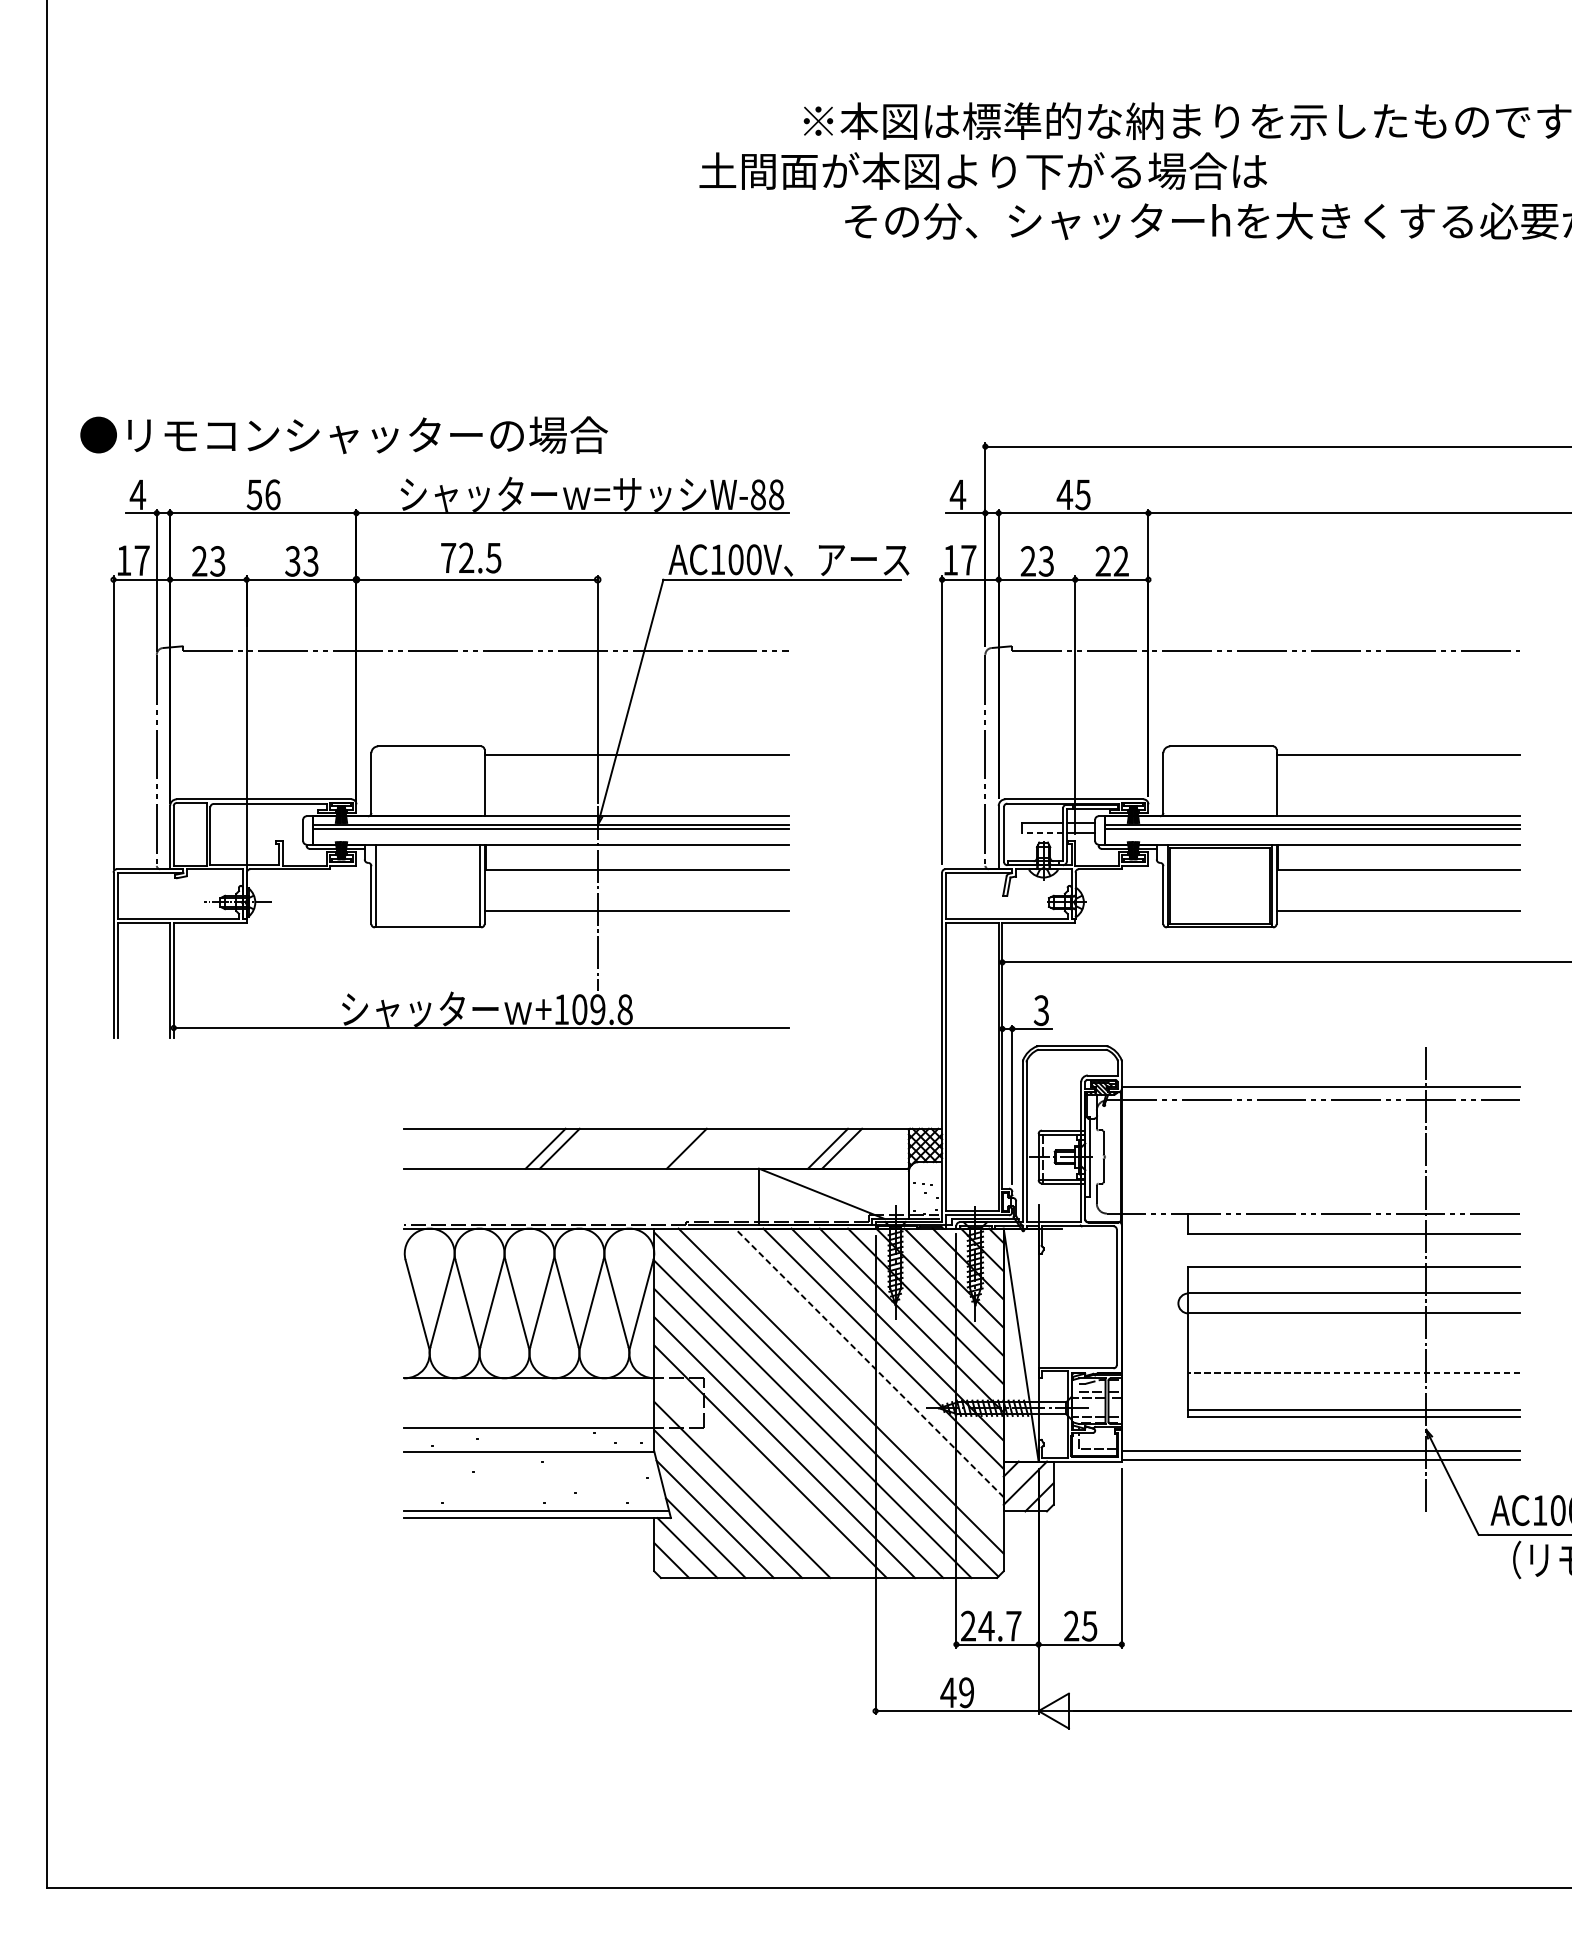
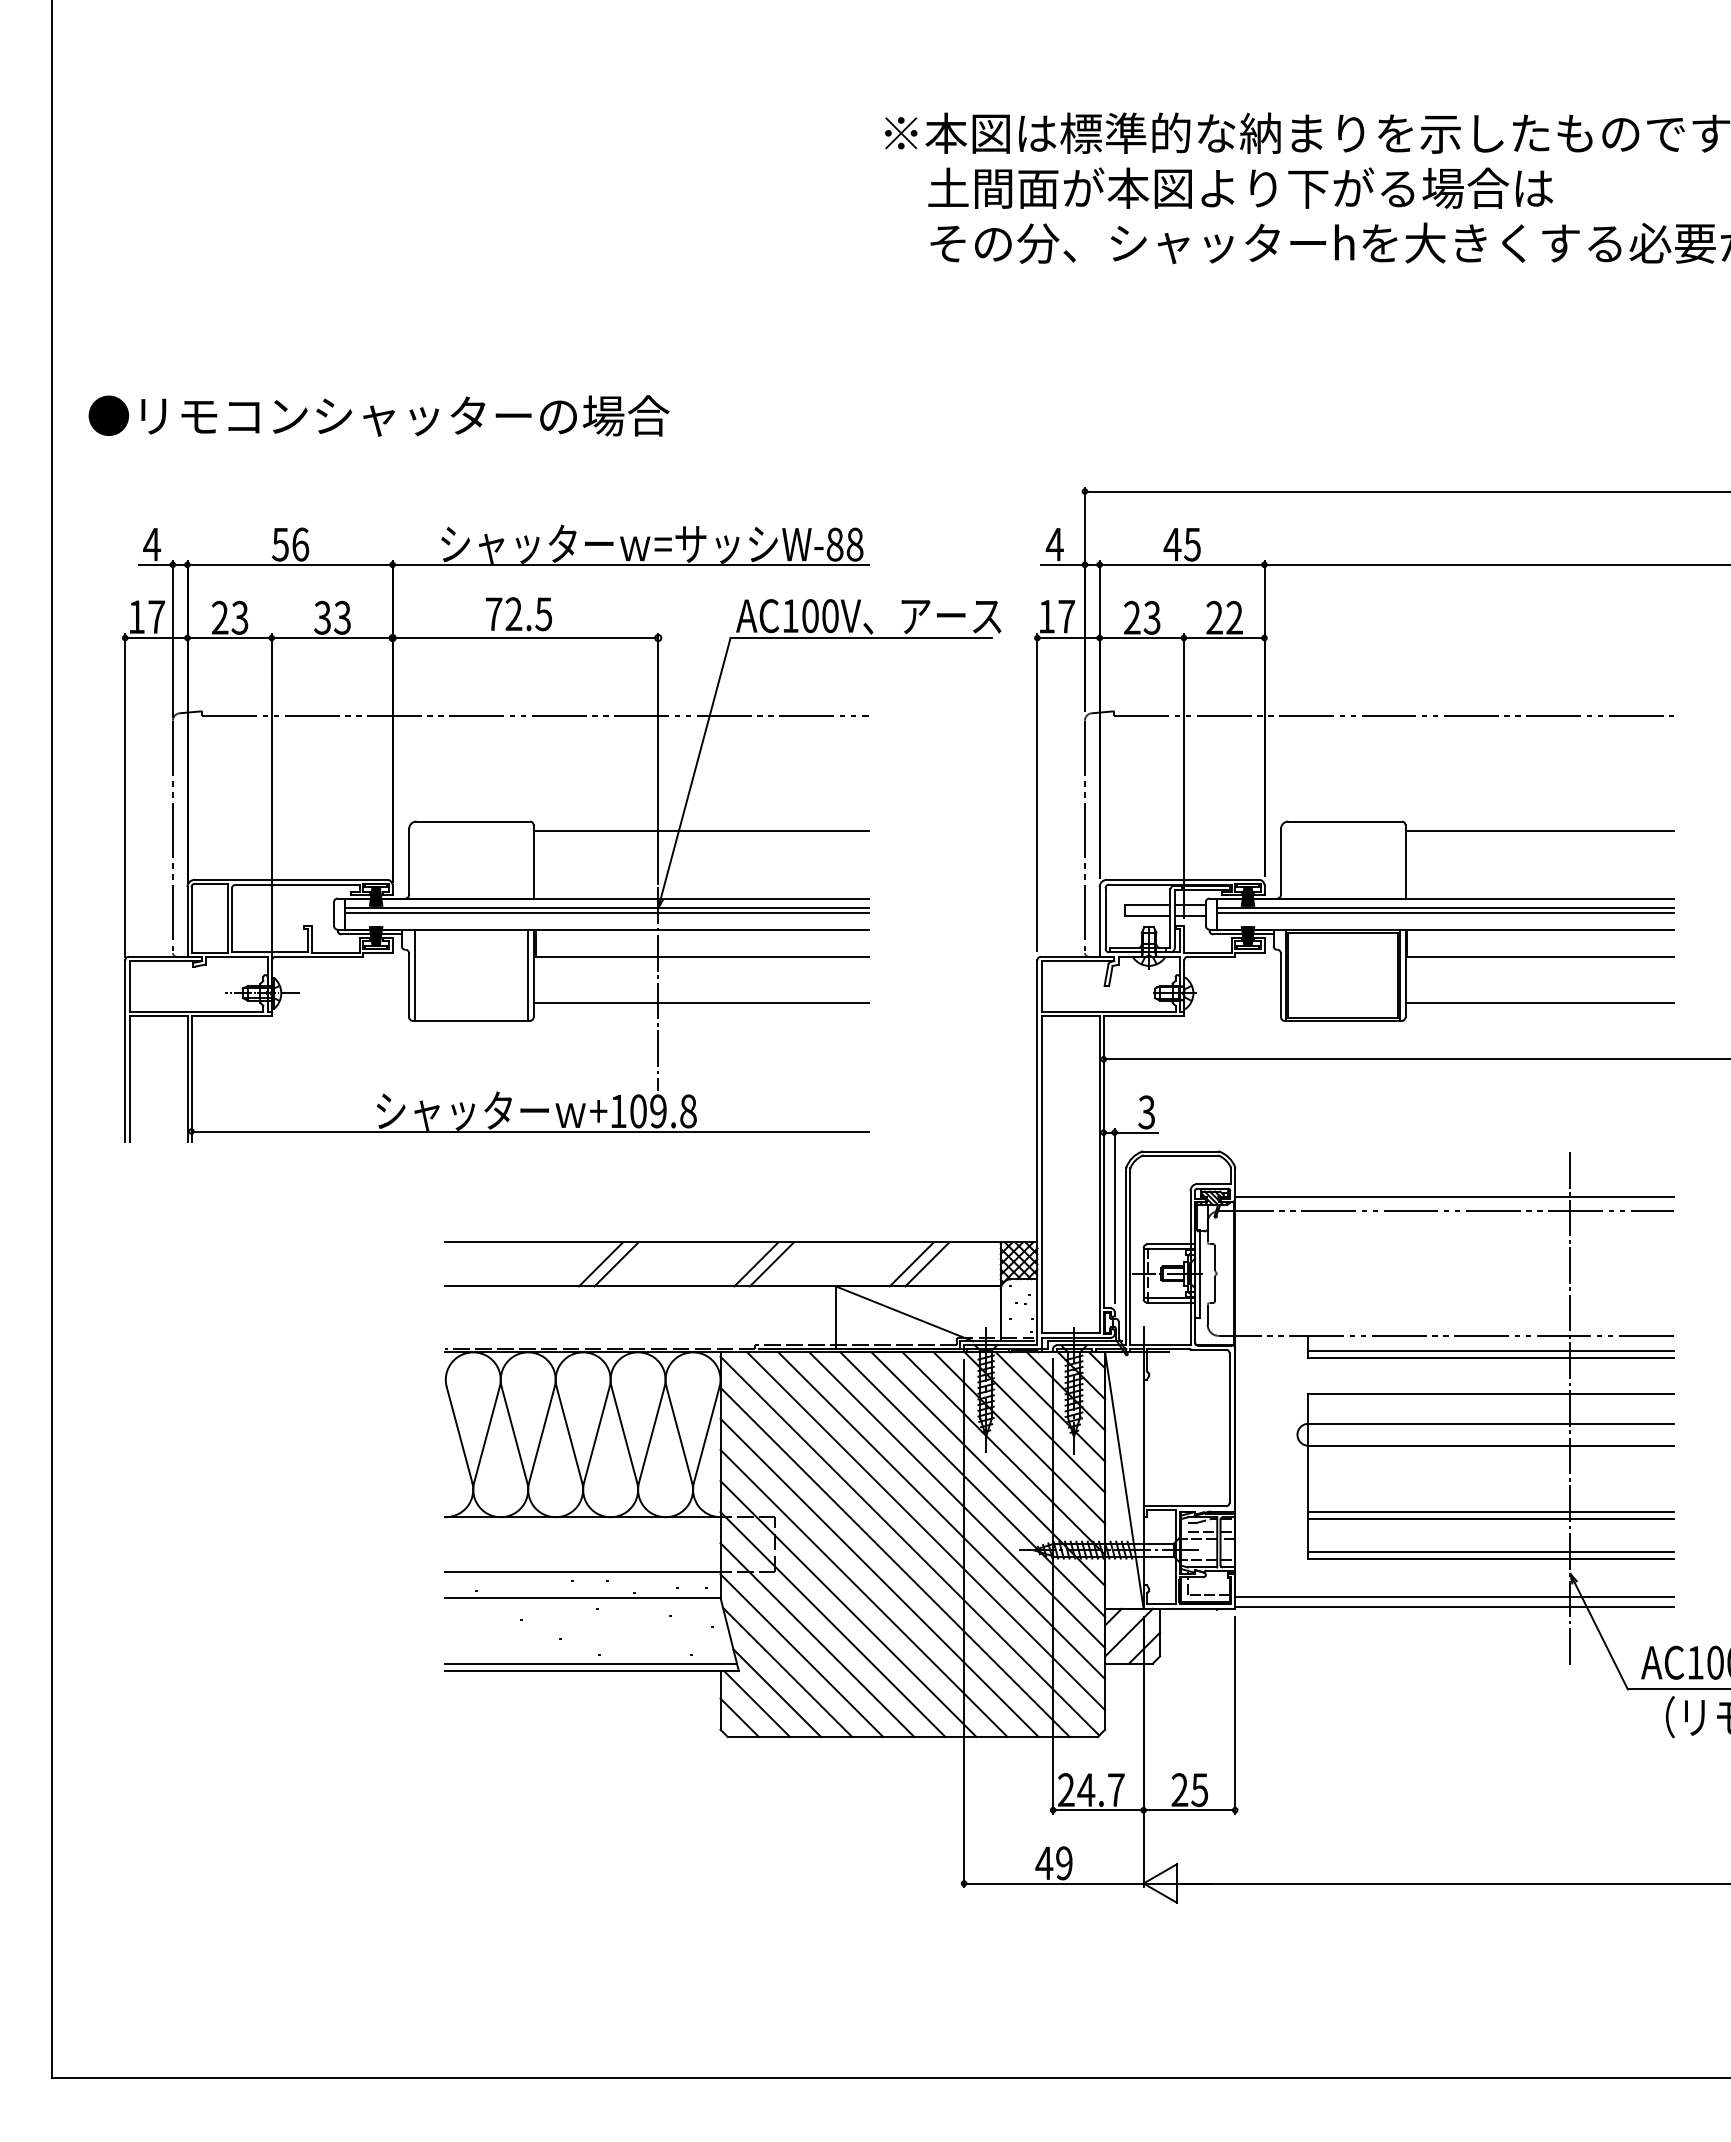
text: (983, 170) -> (1240, 187), moved
text: (343, 434) -> (378, 415), moved
line: (1042, 832) -> (1147, 916), dashed -> solid
line: (700, 1148) -> (771, 1264), added
line: (1353, 1226) -> (1490, 1350), added
line: (868, 1362) -> (956, 1499), dashed -> solid
line: (1354, 1373) -> (1491, 1511), dashed -> solid
line: (855, 1376) -> (941, 1515), added
line: (1353, 1380) -> (1490, 1519), added
line: (756, 1475) -> (832, 1624), added

